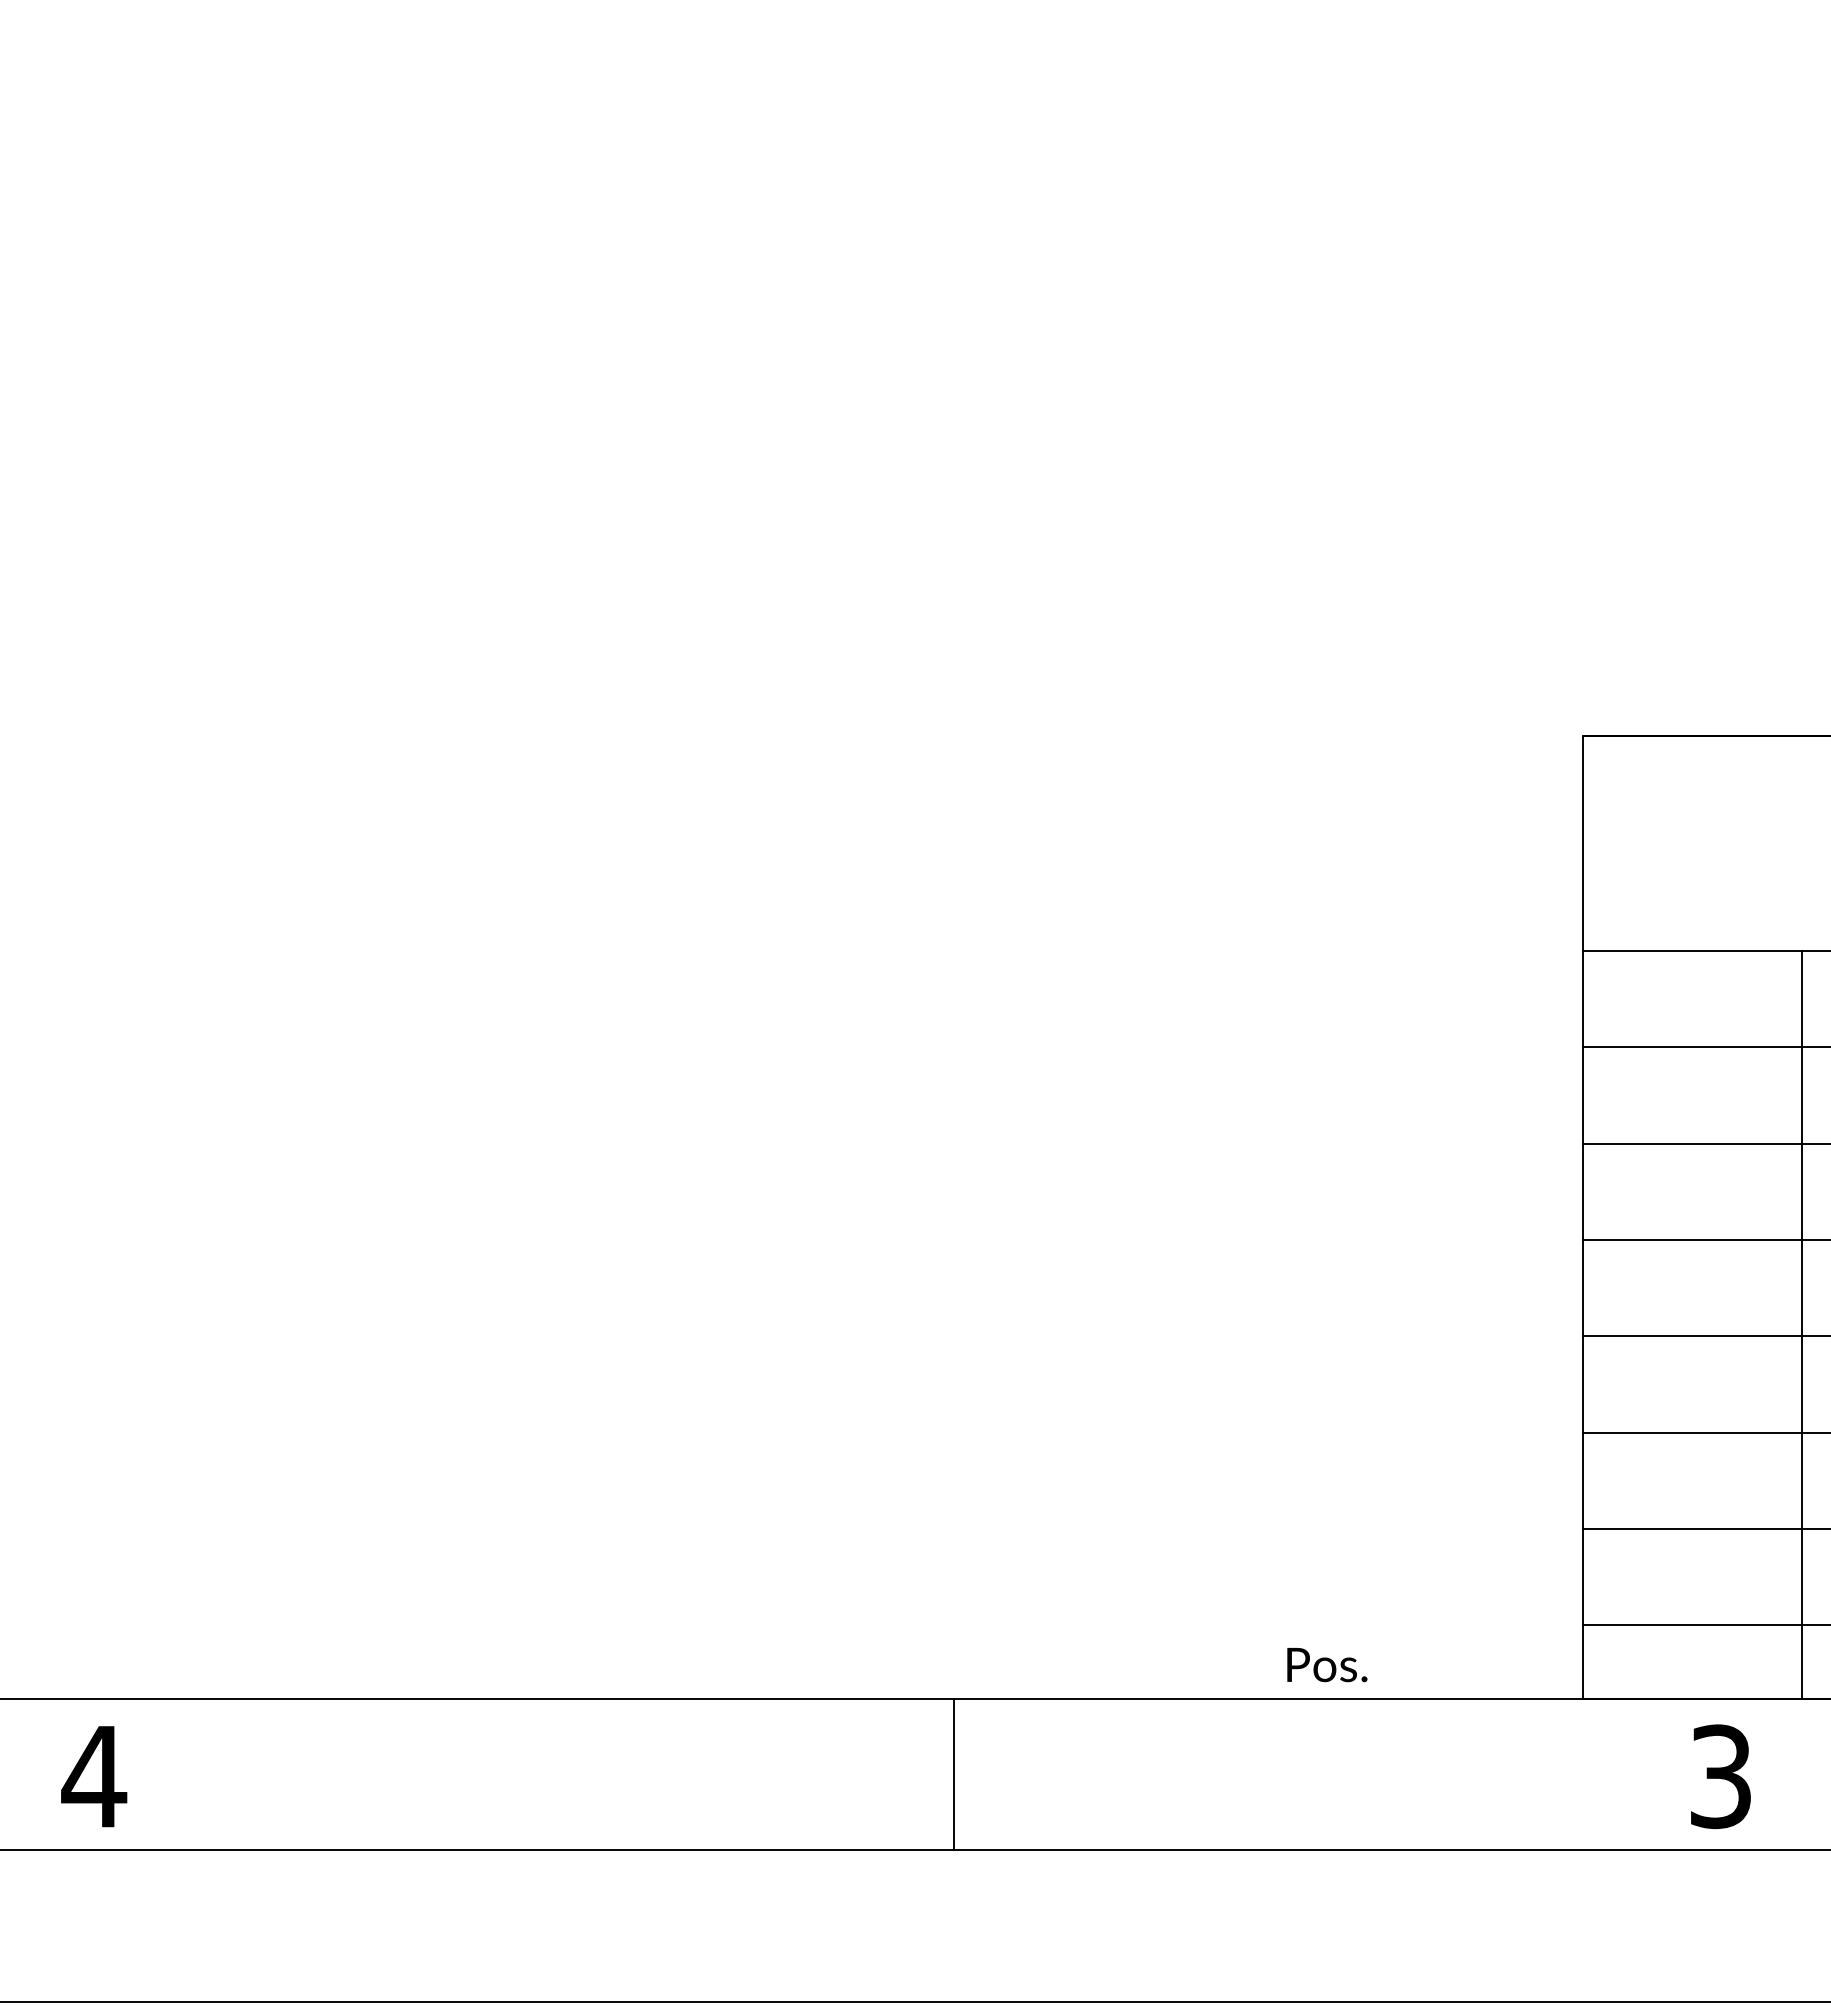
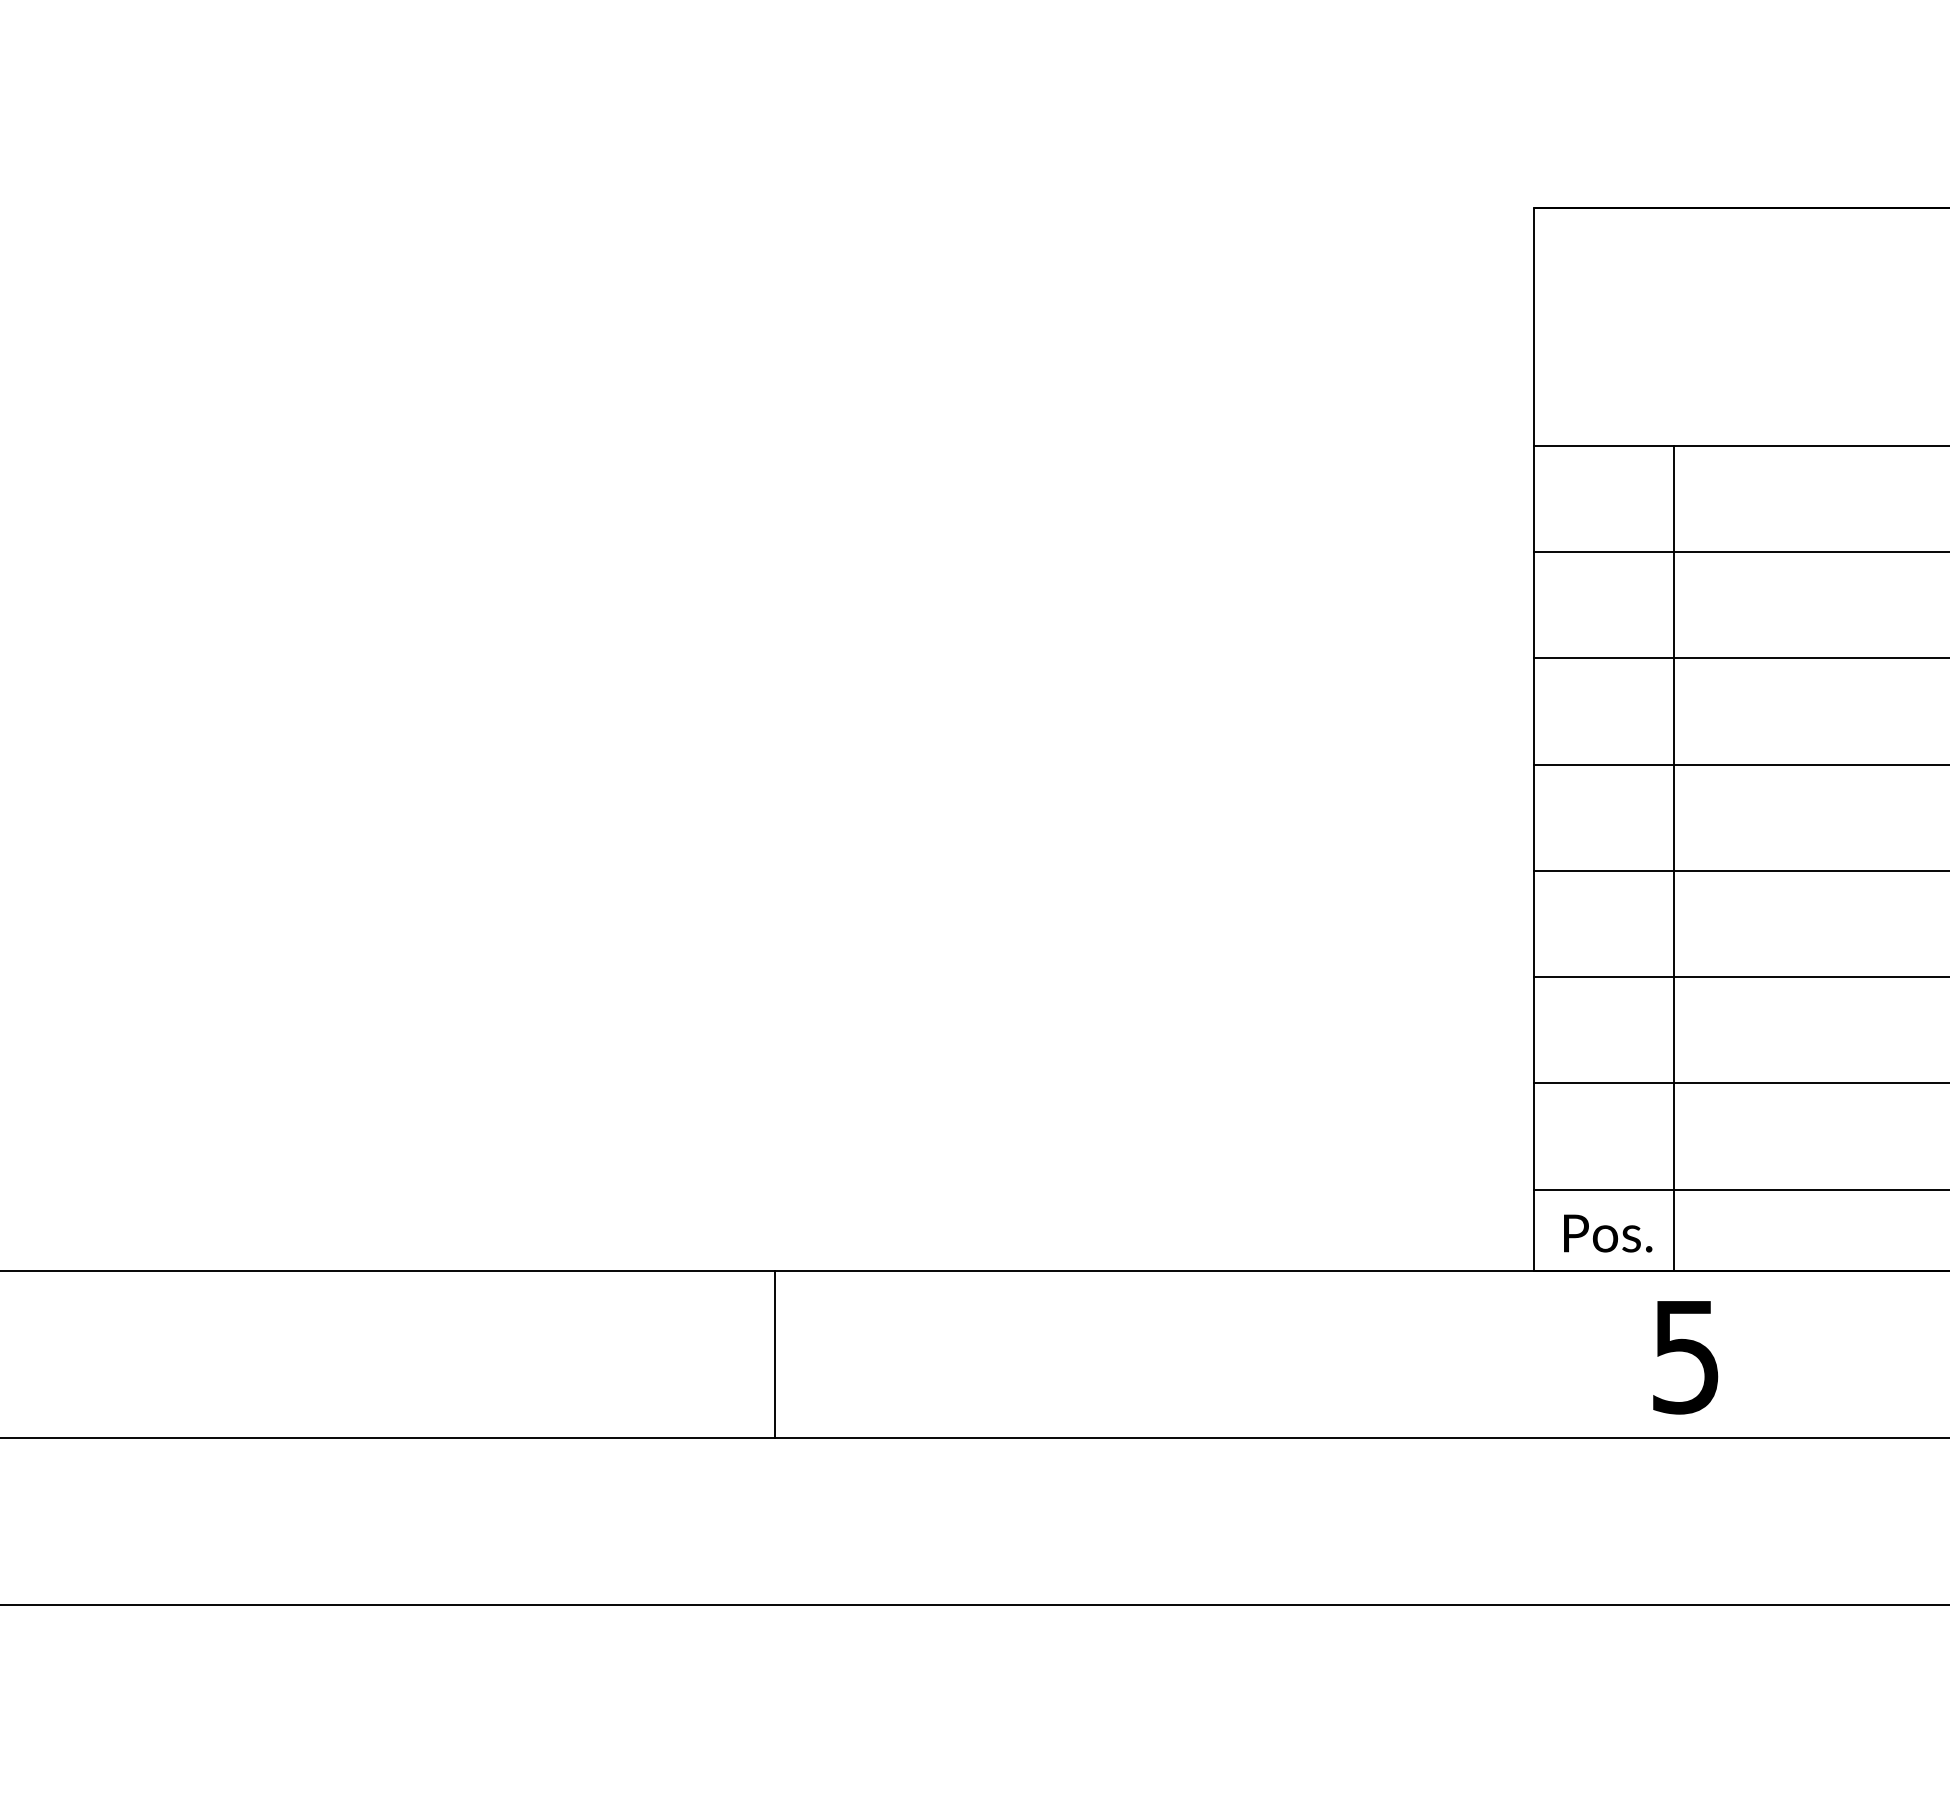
line: (1802, 1324) -> (1674, 857), moved
text: (1327, 1665) -> (1608, 1234), moved
line: (954, 1774) -> (775, 1354), moved
text: (1720, 1776) -> (1685, 1356), 3 -> 5

